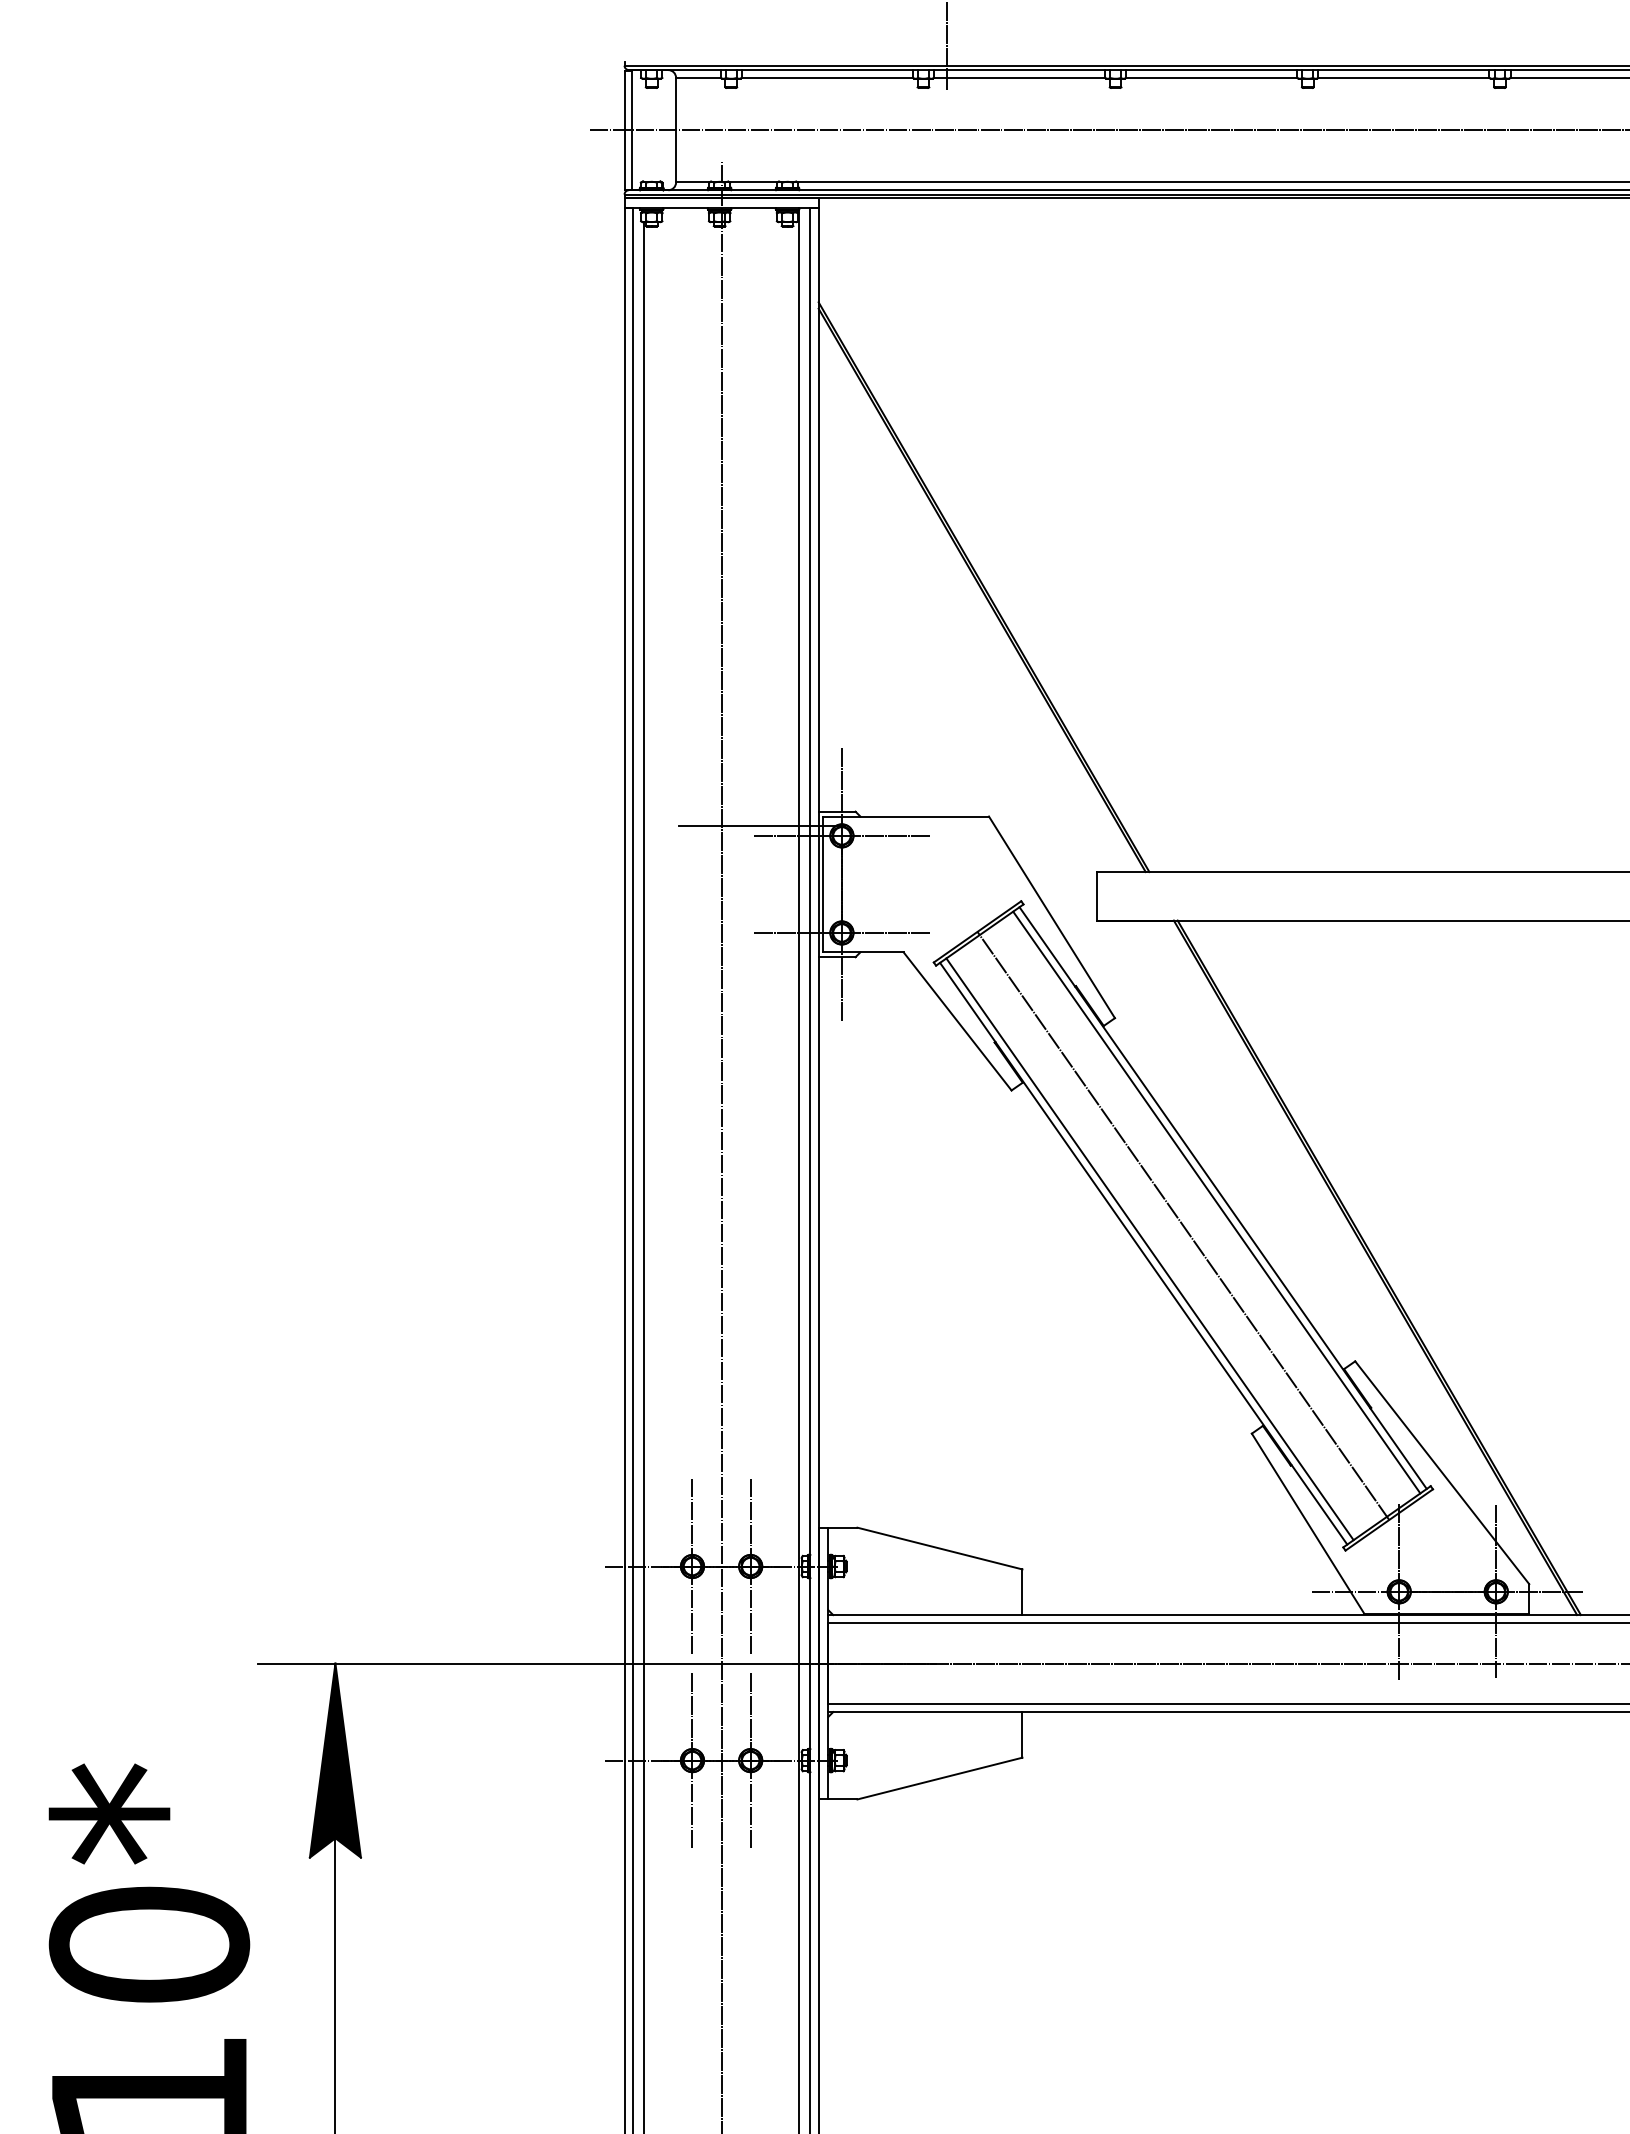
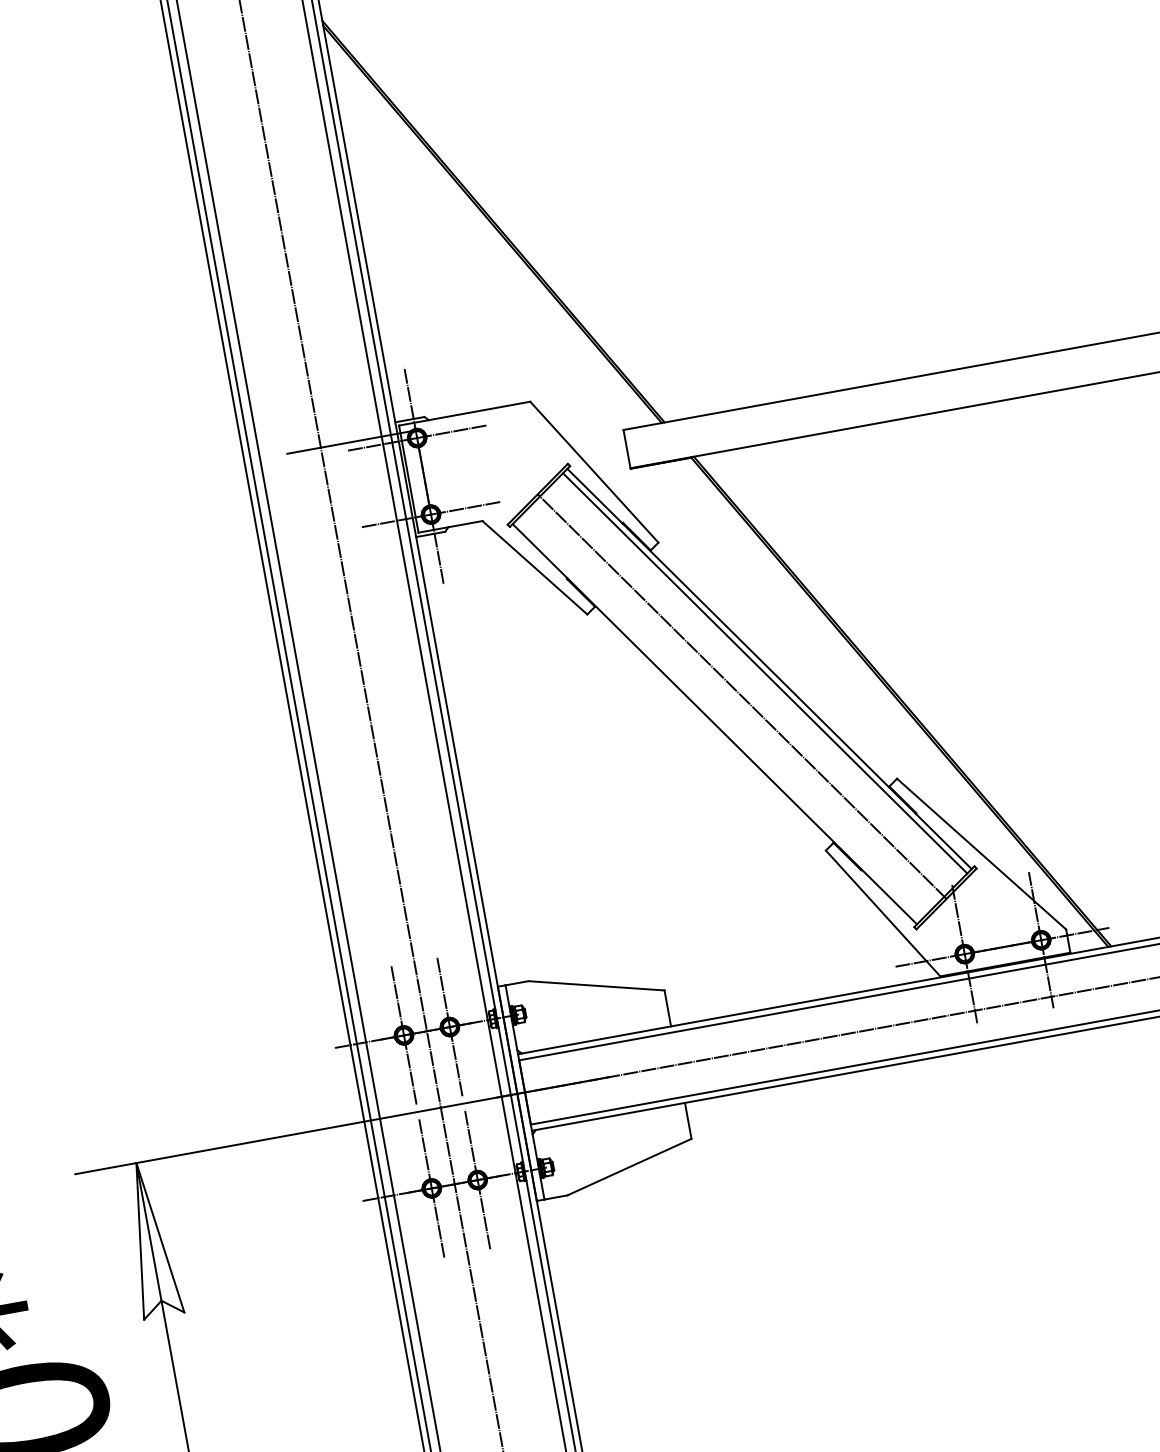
line: (1149, 1249) -> (718, 720), removed
fill: (334, 1760) -> (149, 1239), removed

